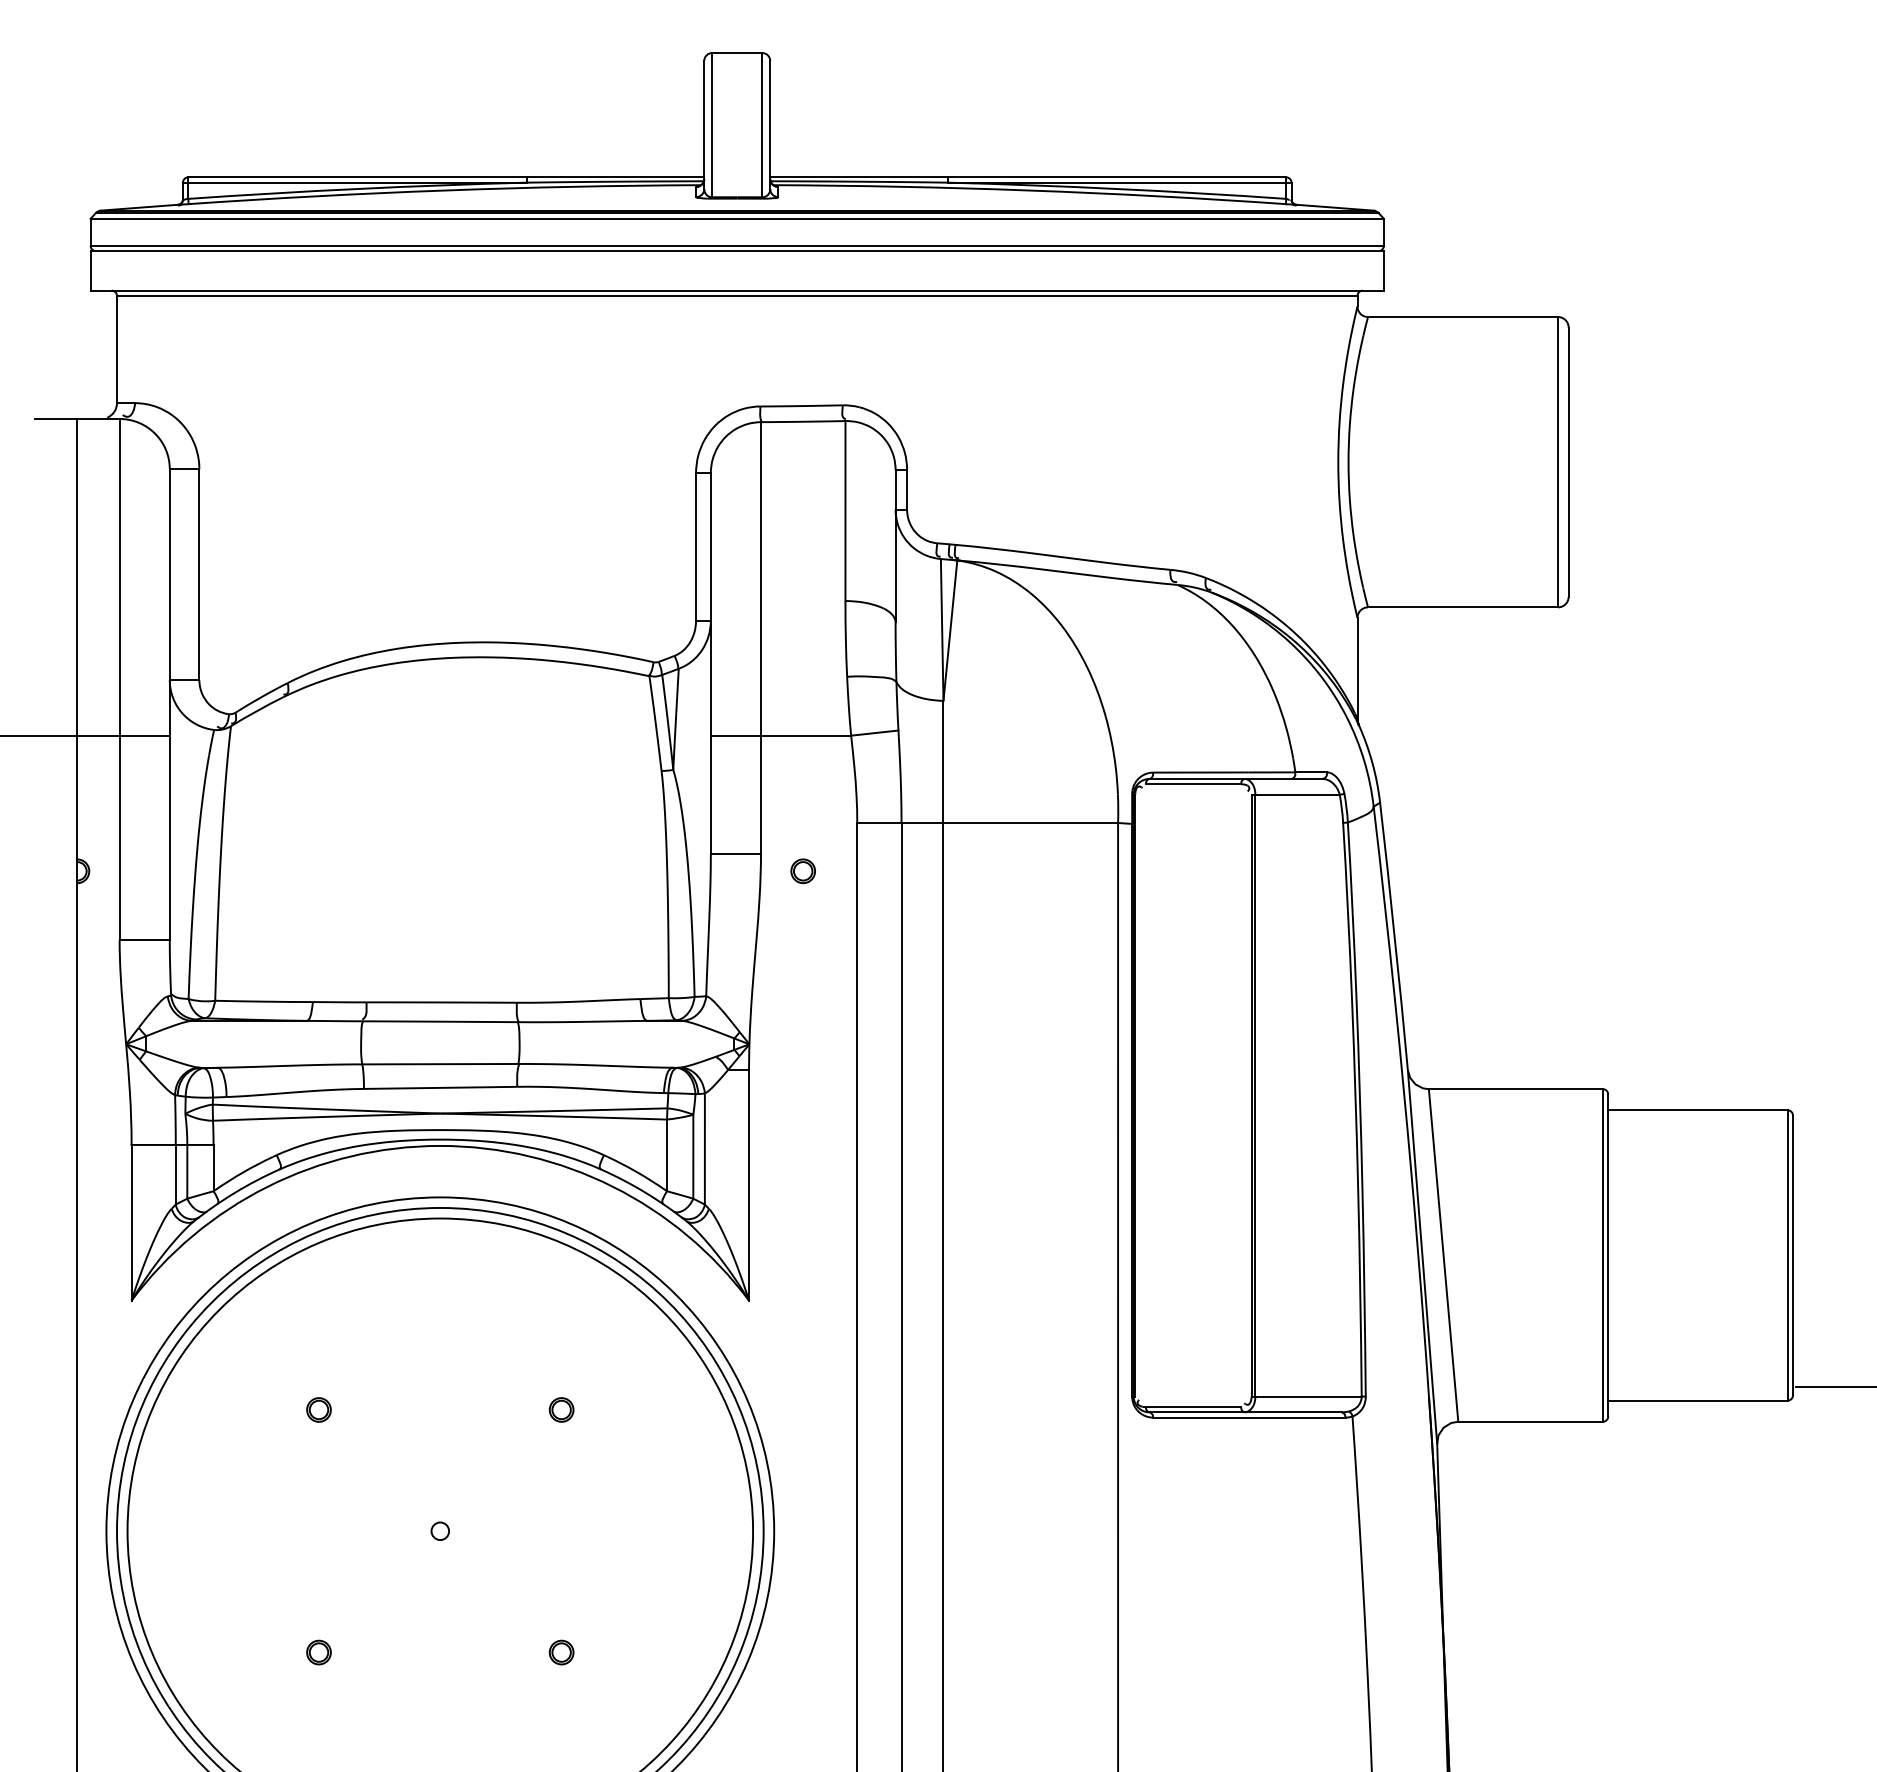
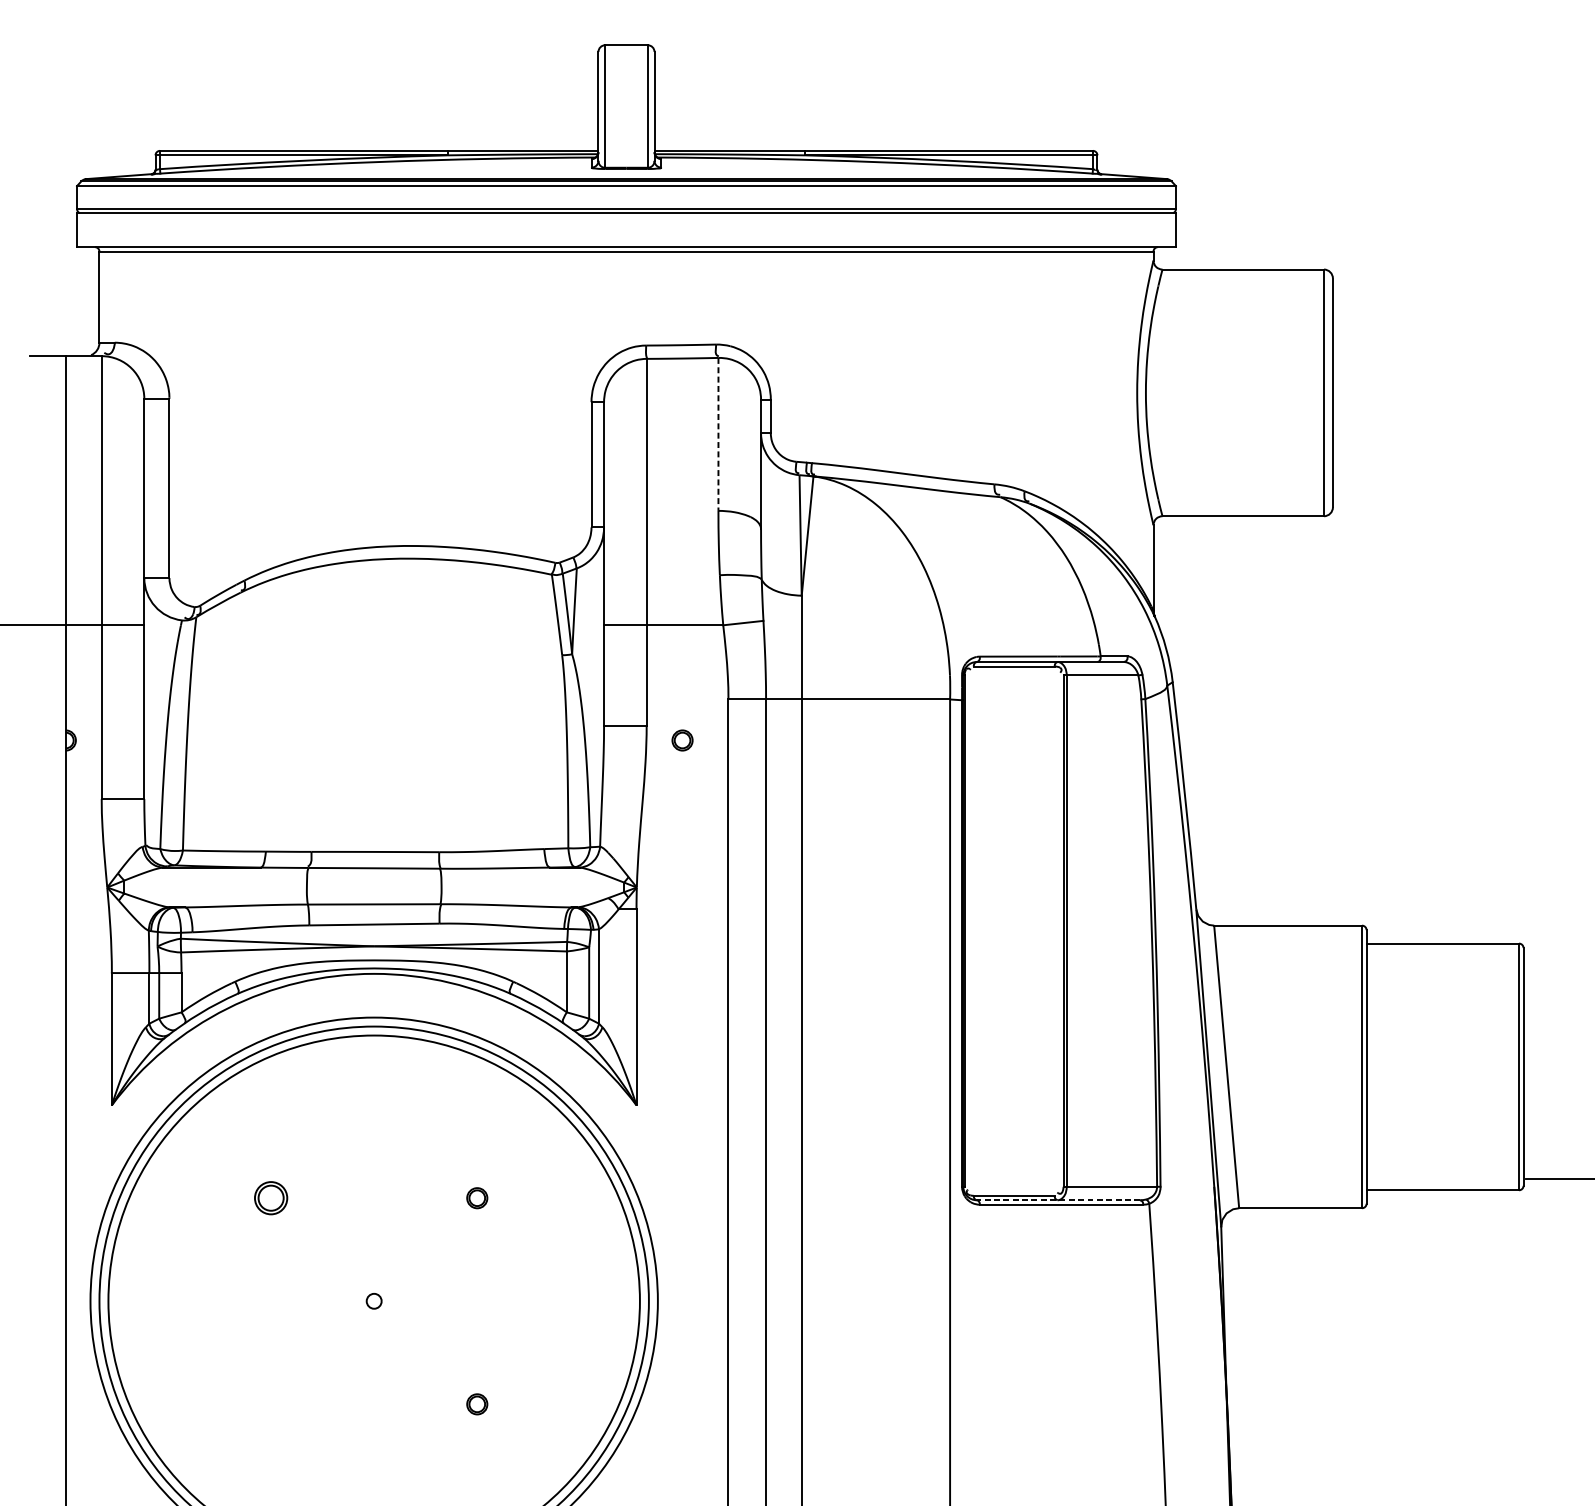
line: (845, 511) -> (718, 434), solid -> dashed
part: (318, 1409) -> (270, 1197), size x1.6
line: (1245, 1412) -> (1058, 1200), solid -> dashed
part: (318, 1652) -> (270, 1404), removed

